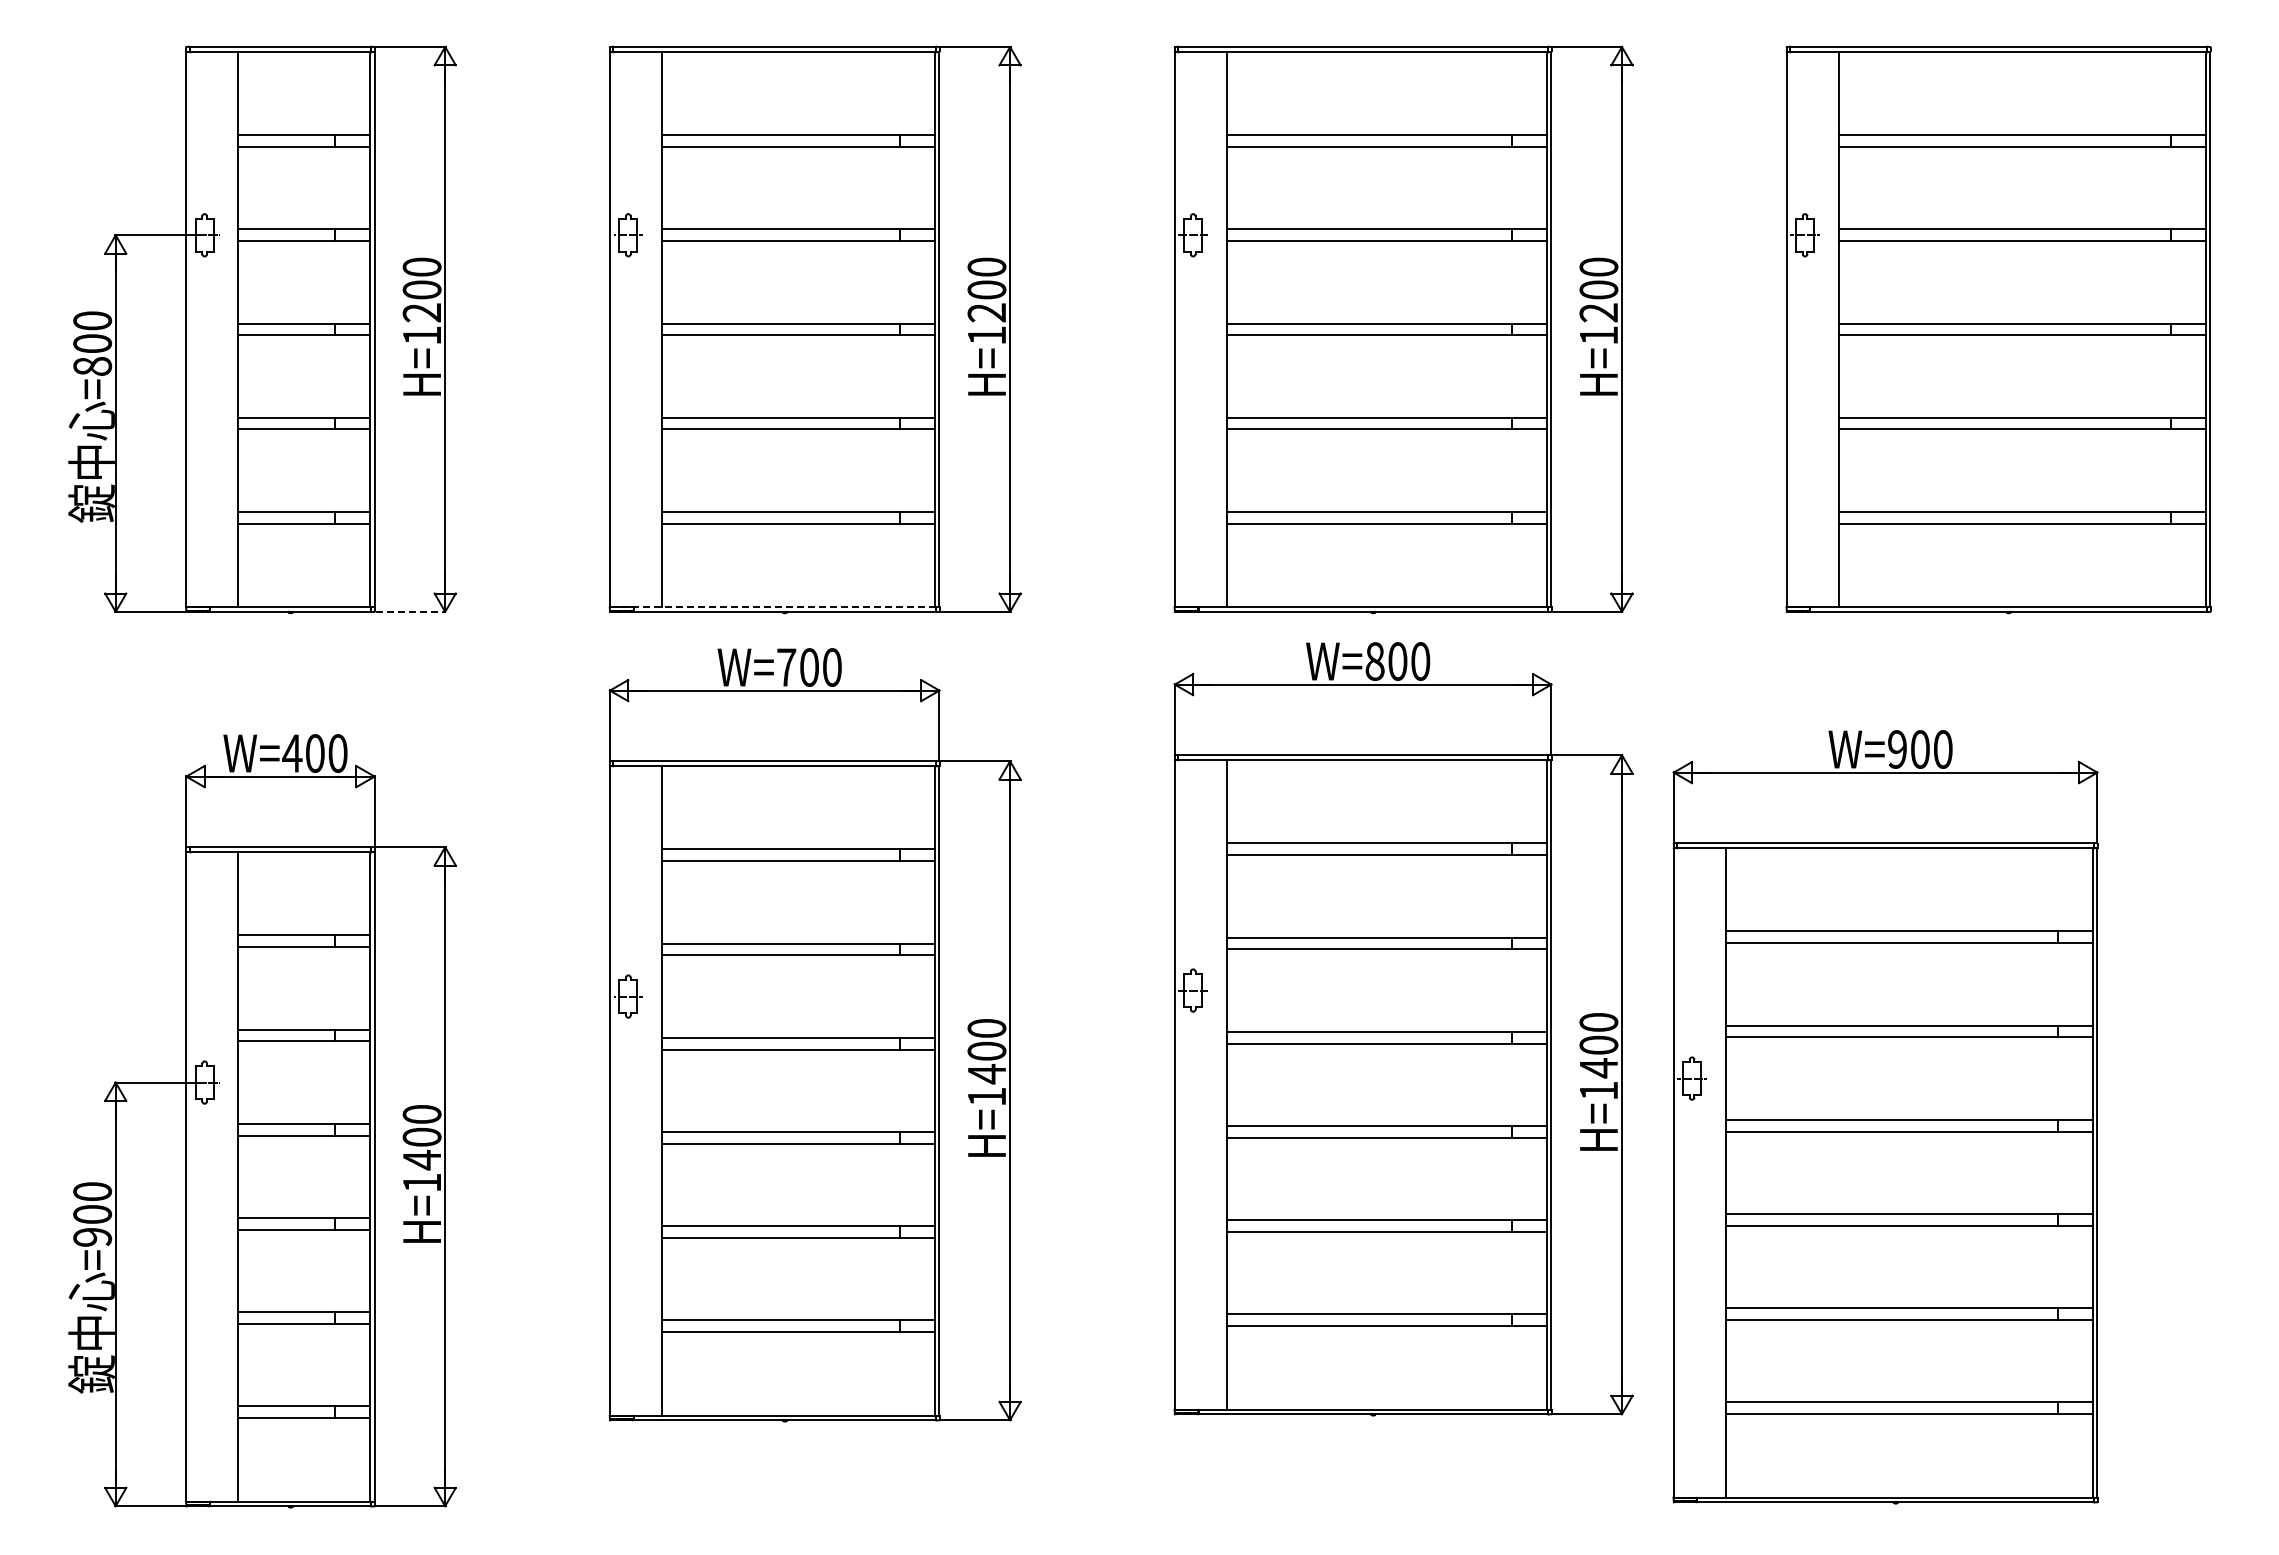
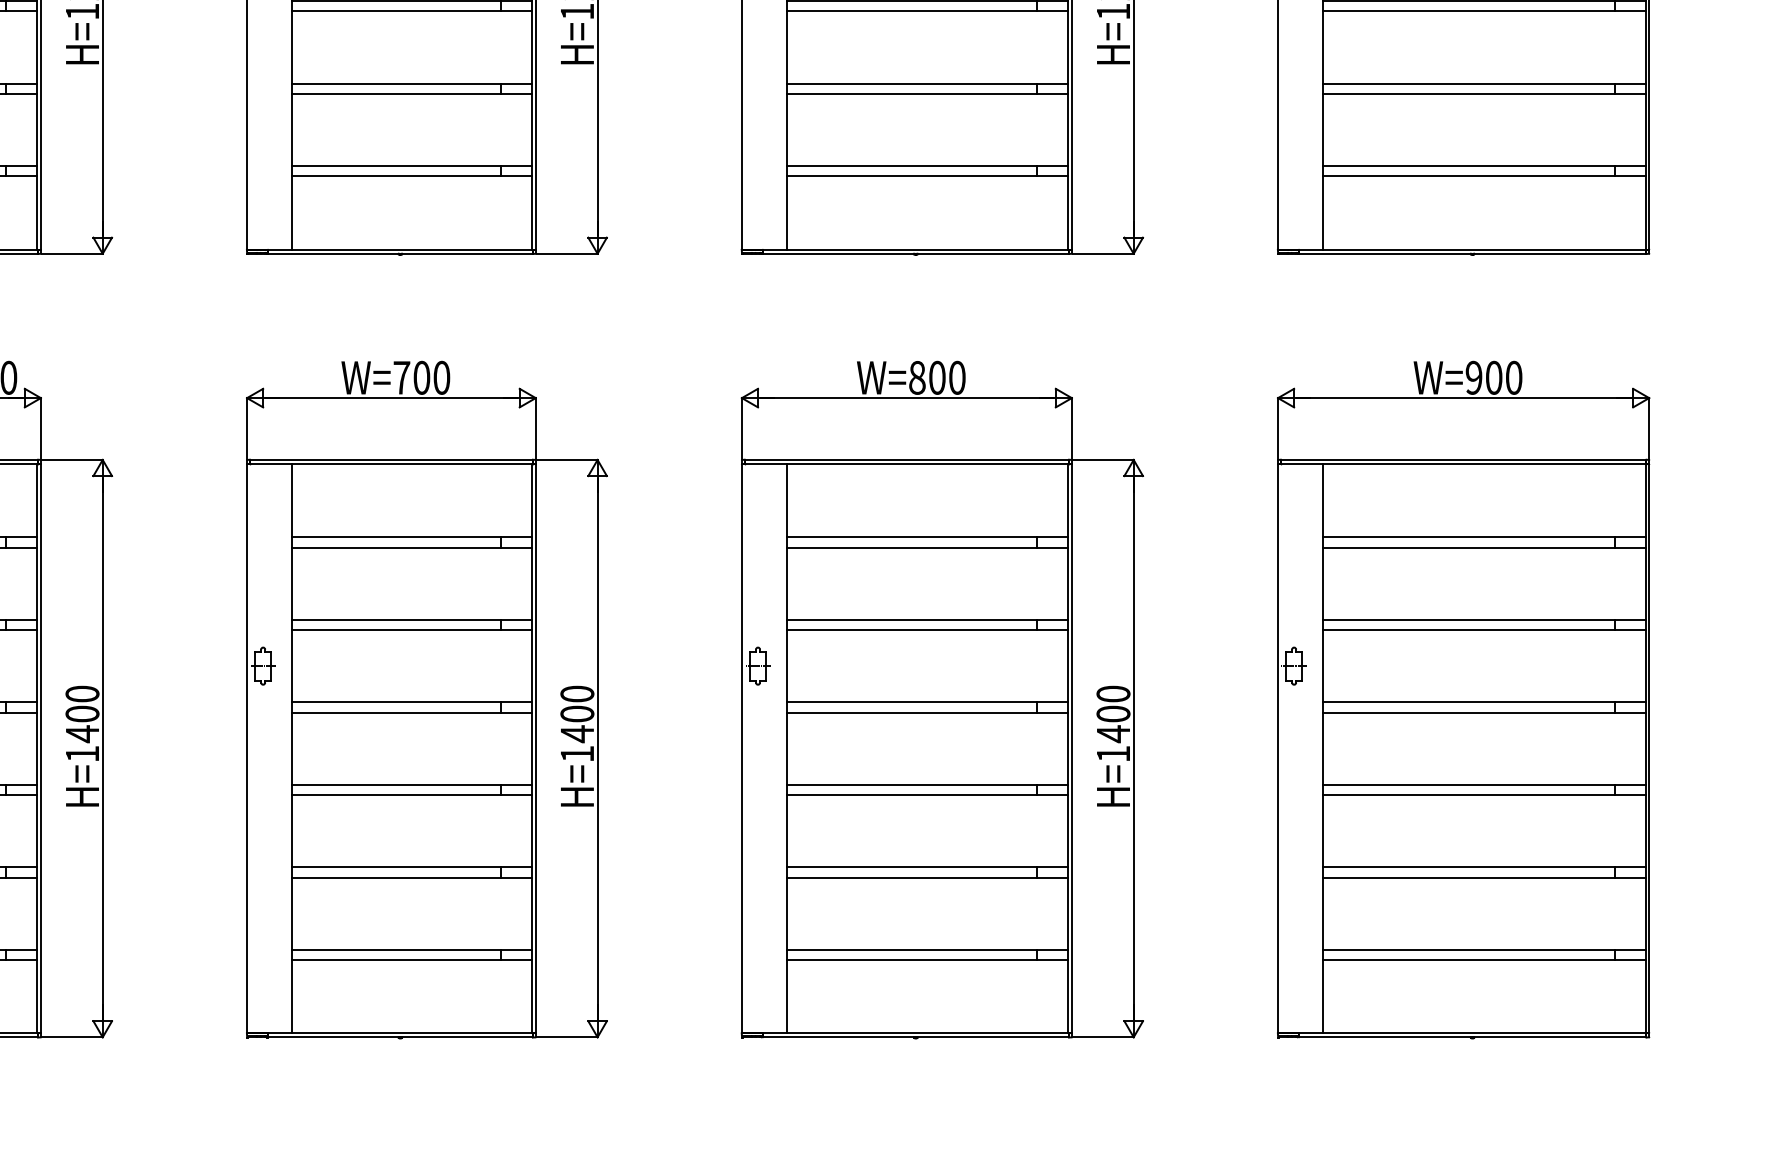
line: (774, 607) -> (391, 249), dashed -> solid
line: (411, 611) -> (73, 253), dashed -> solid
part: (1403, 1029) -> (942, 700), moved
part: (814, 1035) -> (426, 700), moved
part: (1885, 1117) -> (1463, 700), moved

